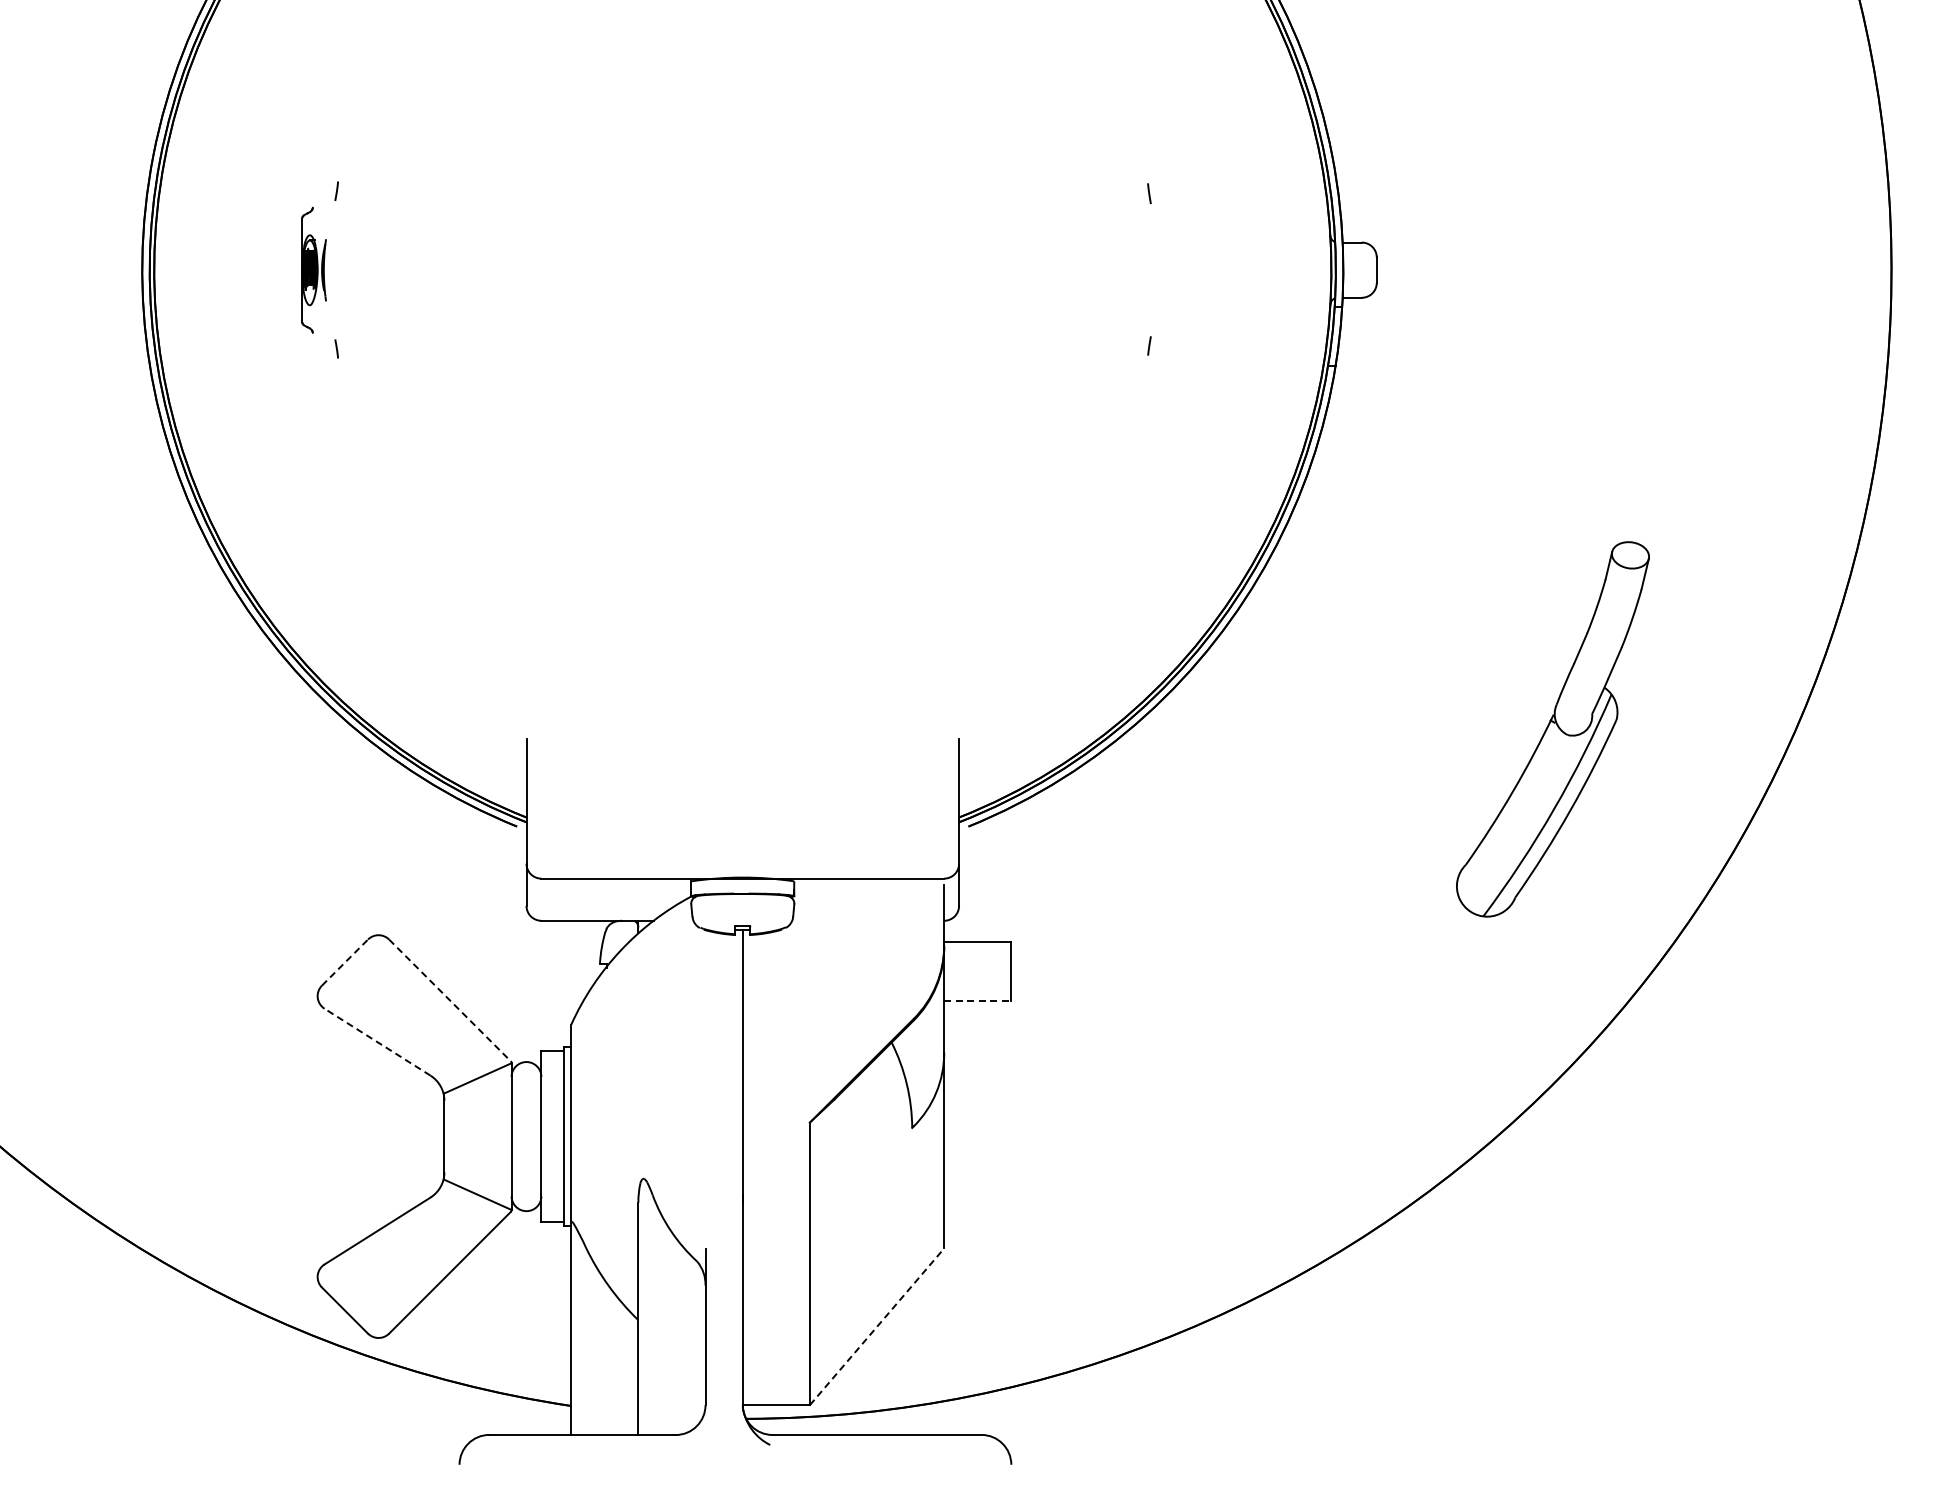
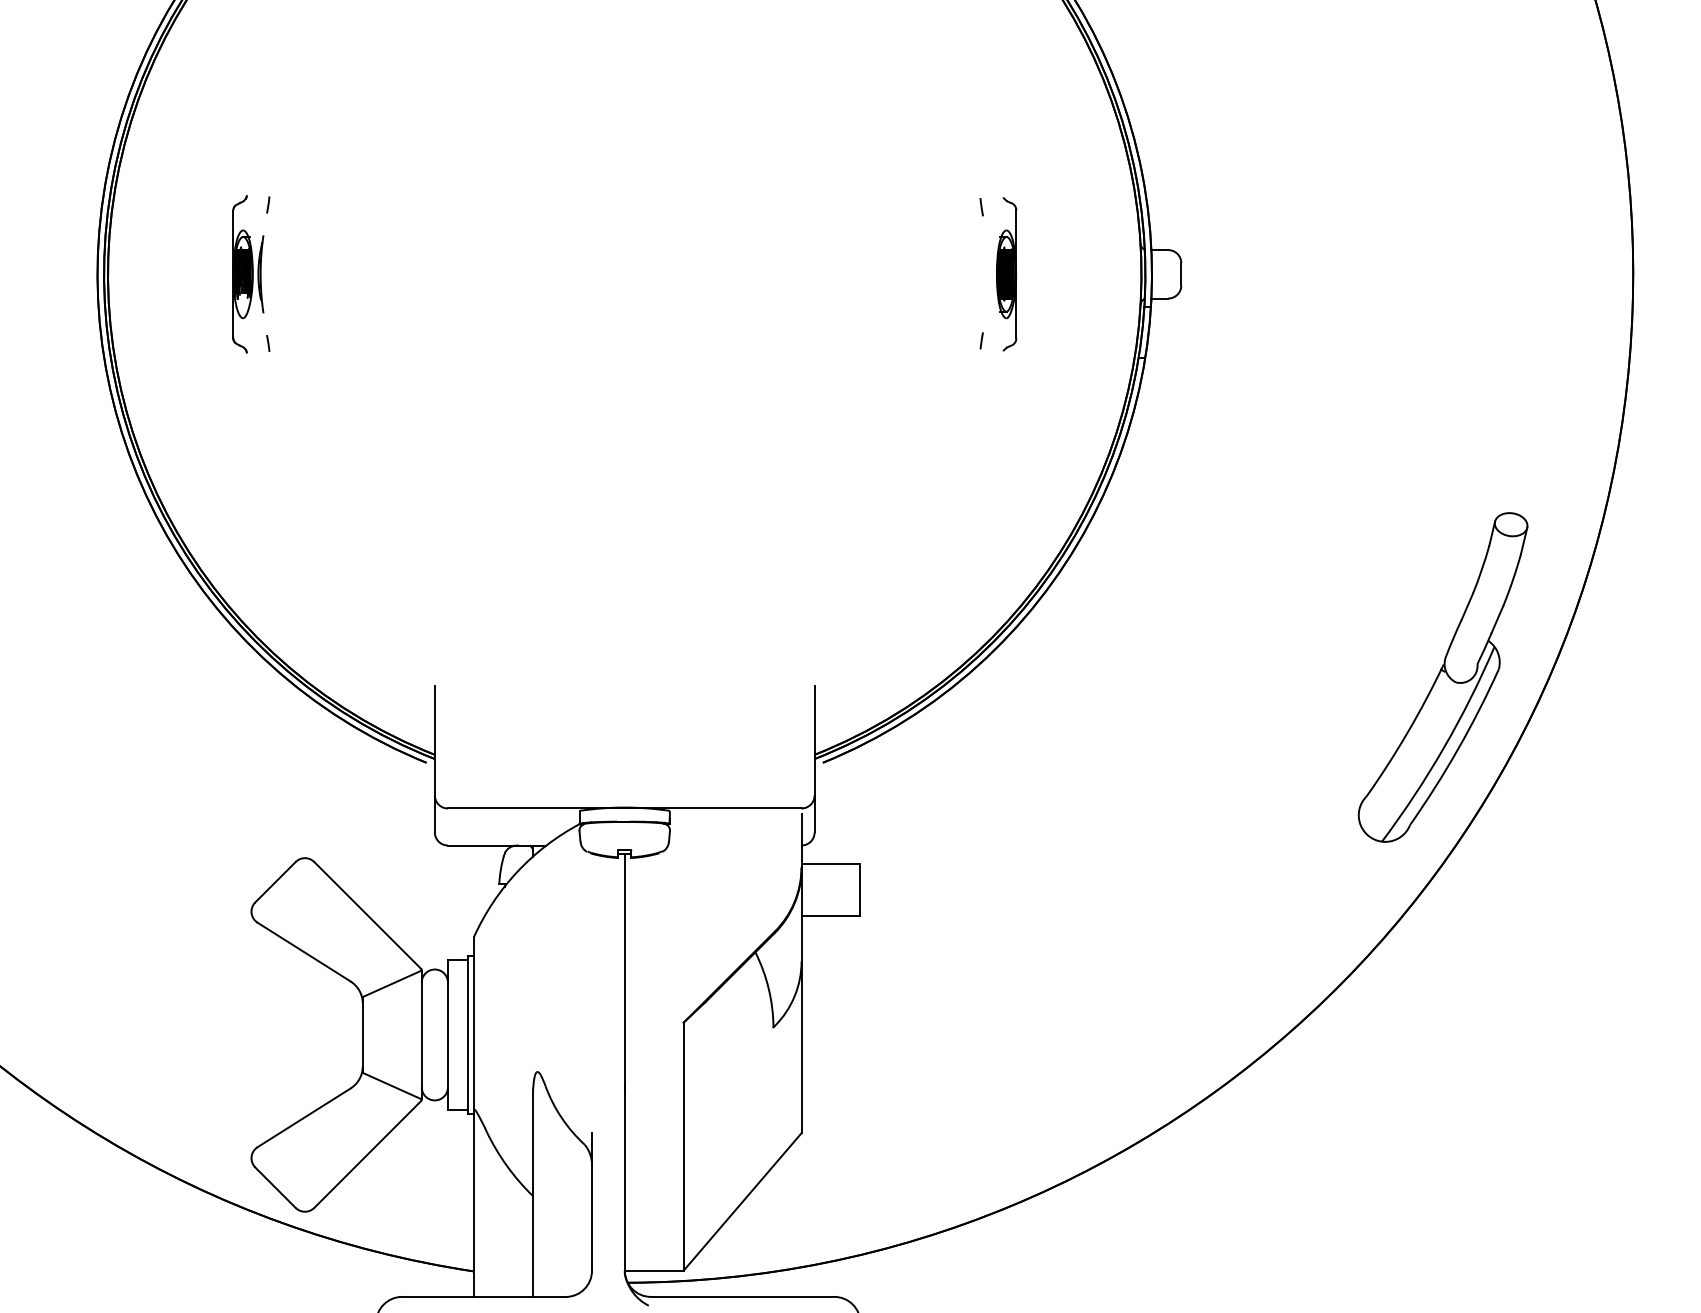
part: (1177, 269) -> (1006, 273), added
part: (313, 270) -> (247, 274), size x1.43
part: (1552, 729) -> (1442, 677), moved
line: (345, 962) -> (275, 882), dashed -> solid
line: (449, 1000) -> (367, 915), dashed -> solid
line: (977, 1001) -> (830, 916), dashed -> solid
line: (377, 1042) -> (304, 952), dashed -> solid
line: (877, 1326) -> (743, 1201), dashed -> solid

